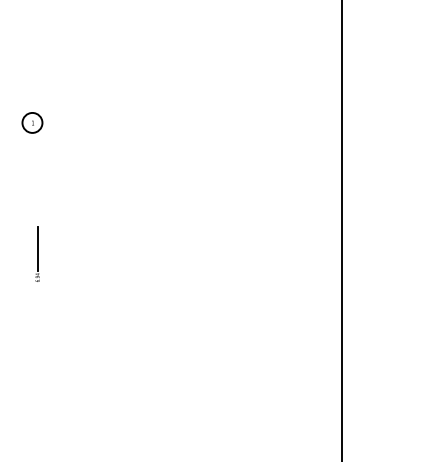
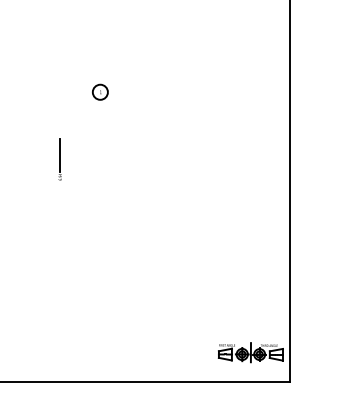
part: (32, 121) -> (100, 91), moved

